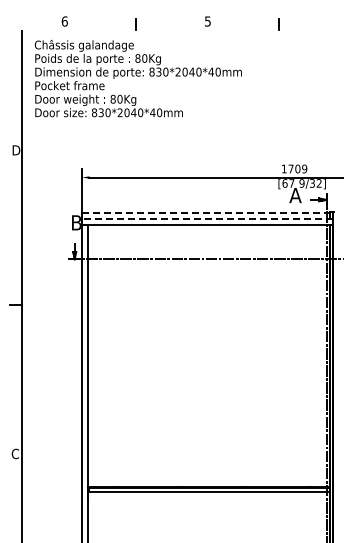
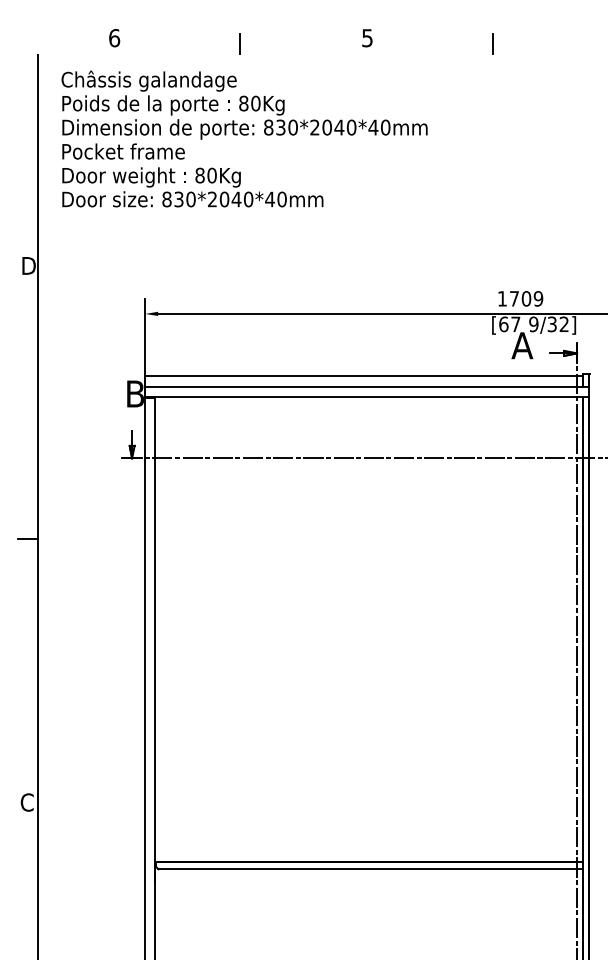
line: (205, 212) -> (363, 375), dashed -> solid
line: (207, 218) -> (366, 386), dashed -> solid

